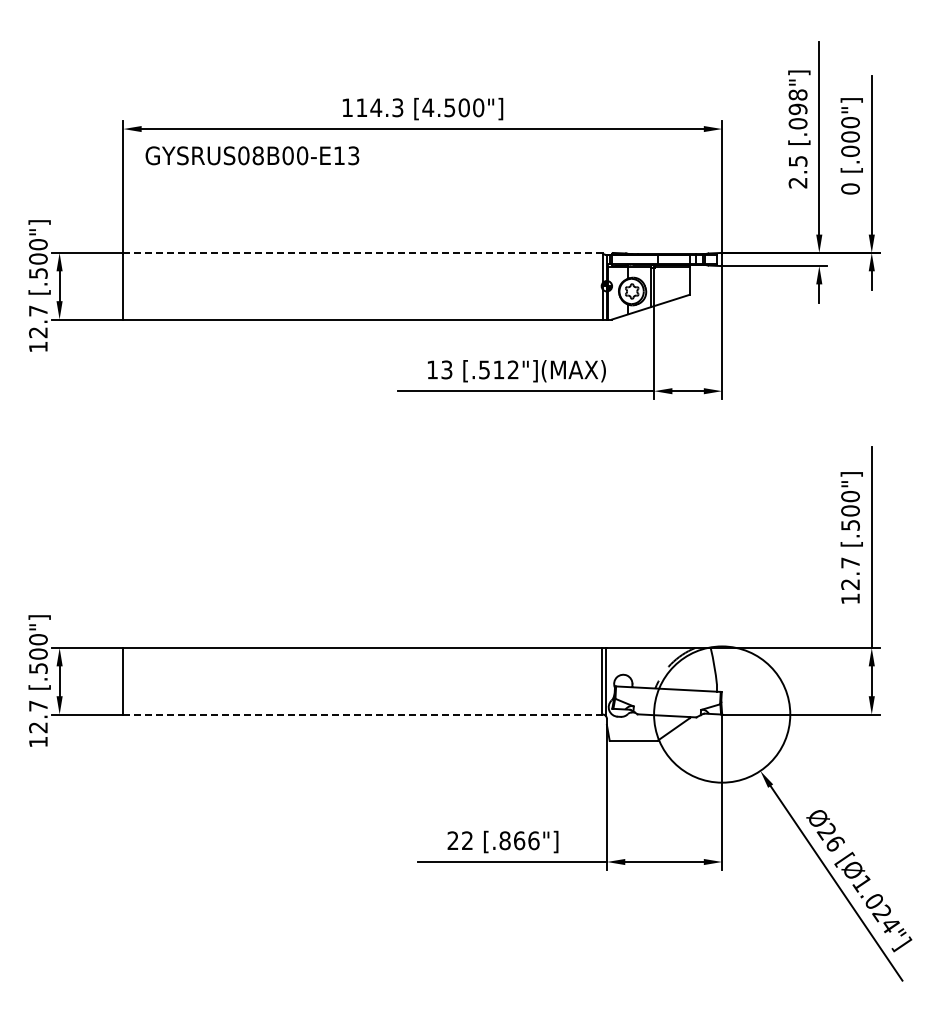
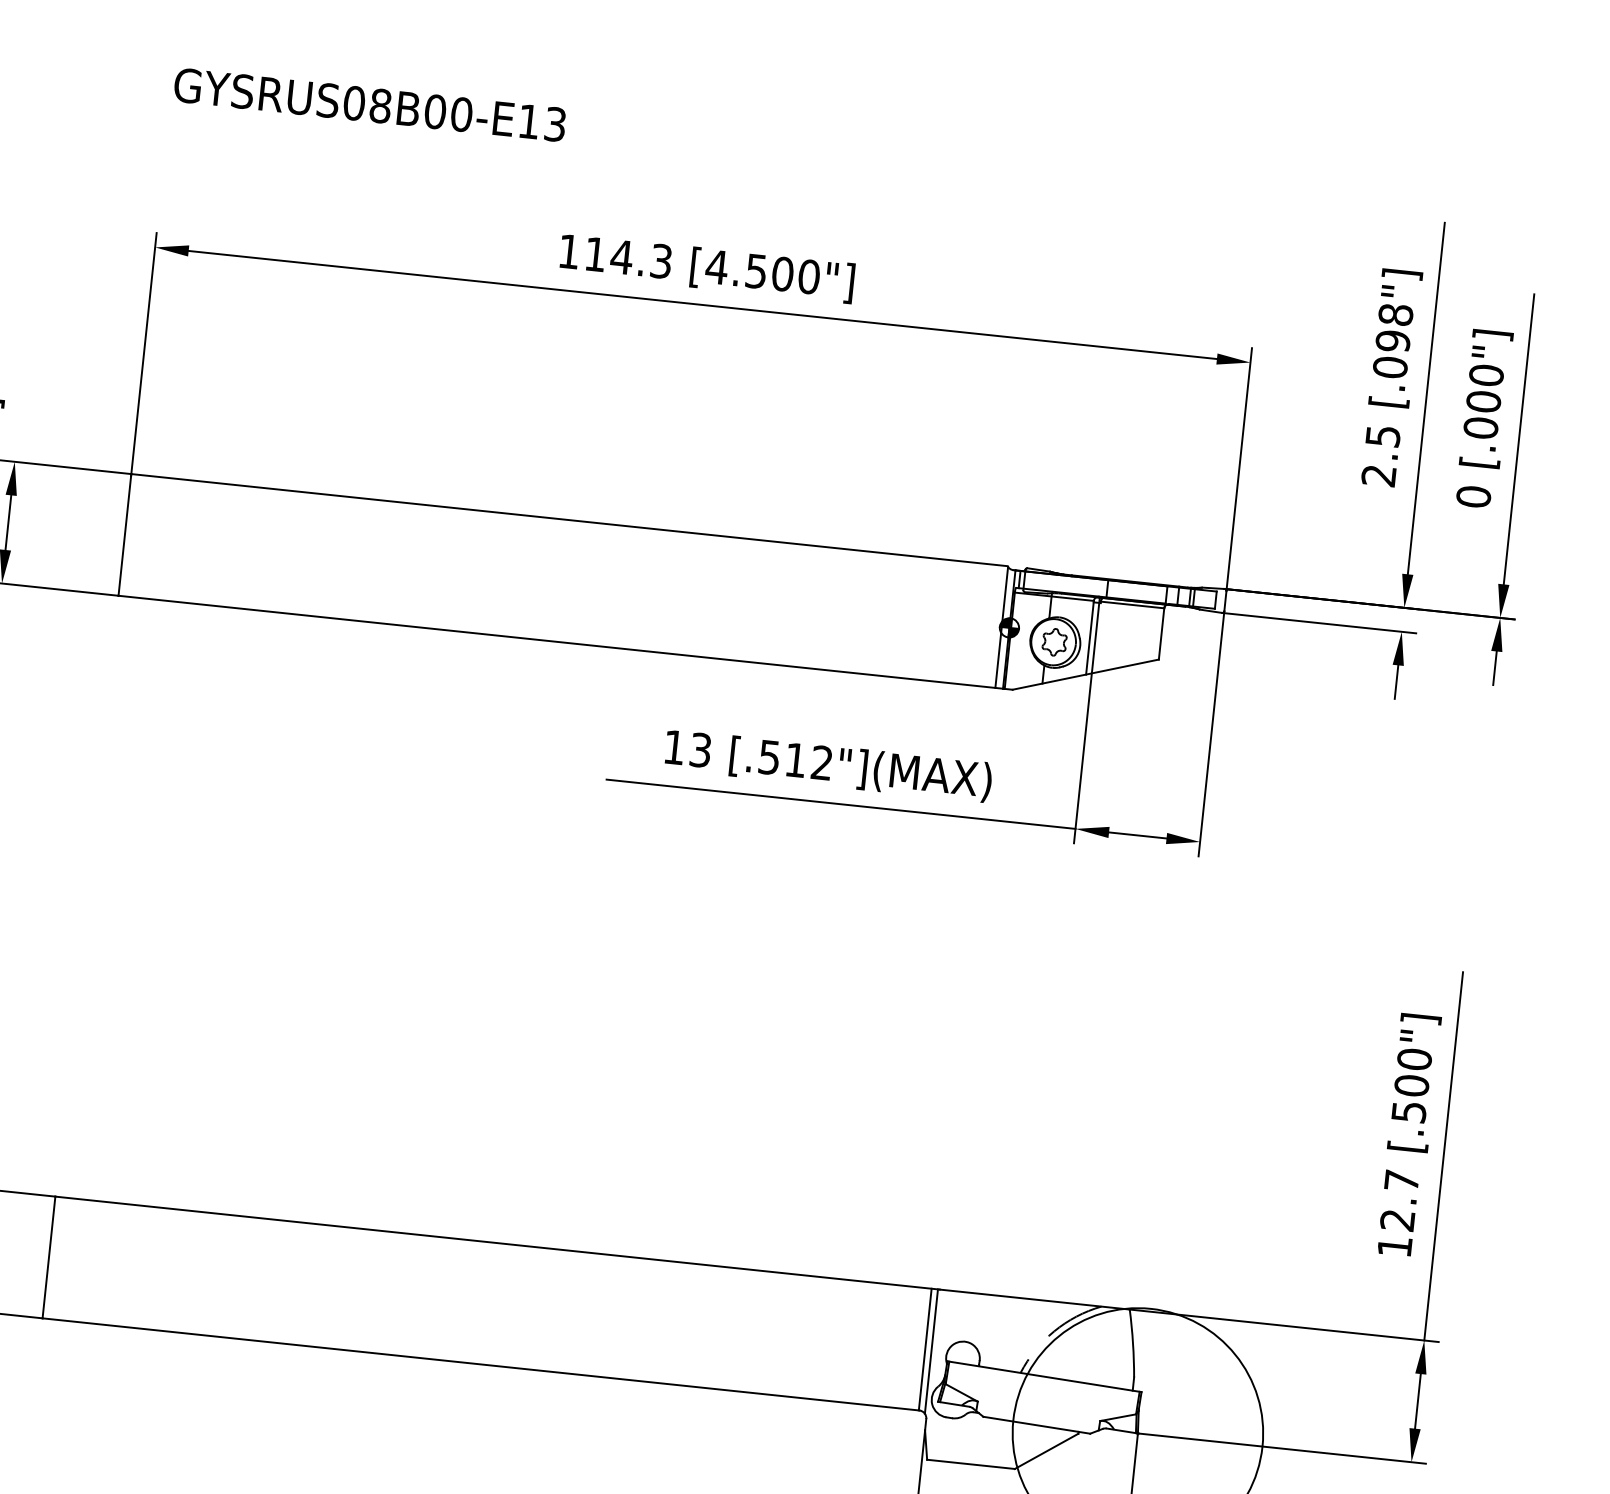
text: (252, 155) -> (370, 104), moved
line: (362, 252) -> (568, 519), dashed -> solid
line: (363, 714) -> (481, 1364), dashed -> solid

